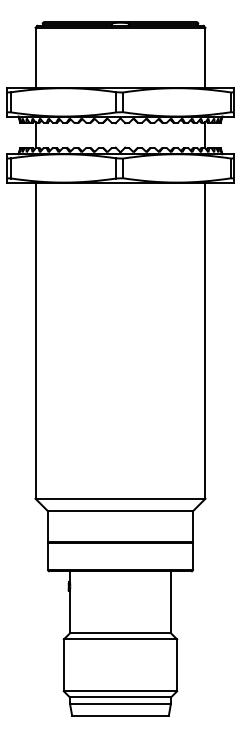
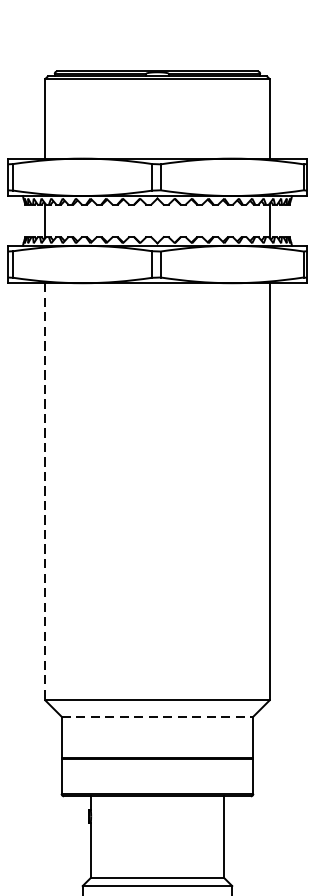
line: (35, 341) -> (45, 492), solid -> dashed
line: (120, 511) -> (157, 717), solid -> dashed

